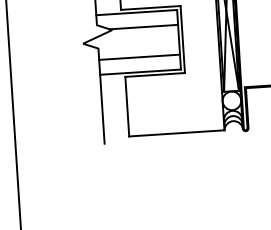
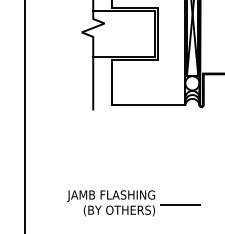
line: (143, 26) -> (128, 22), removed
line: (139, 57) -> (124, 45), removed

